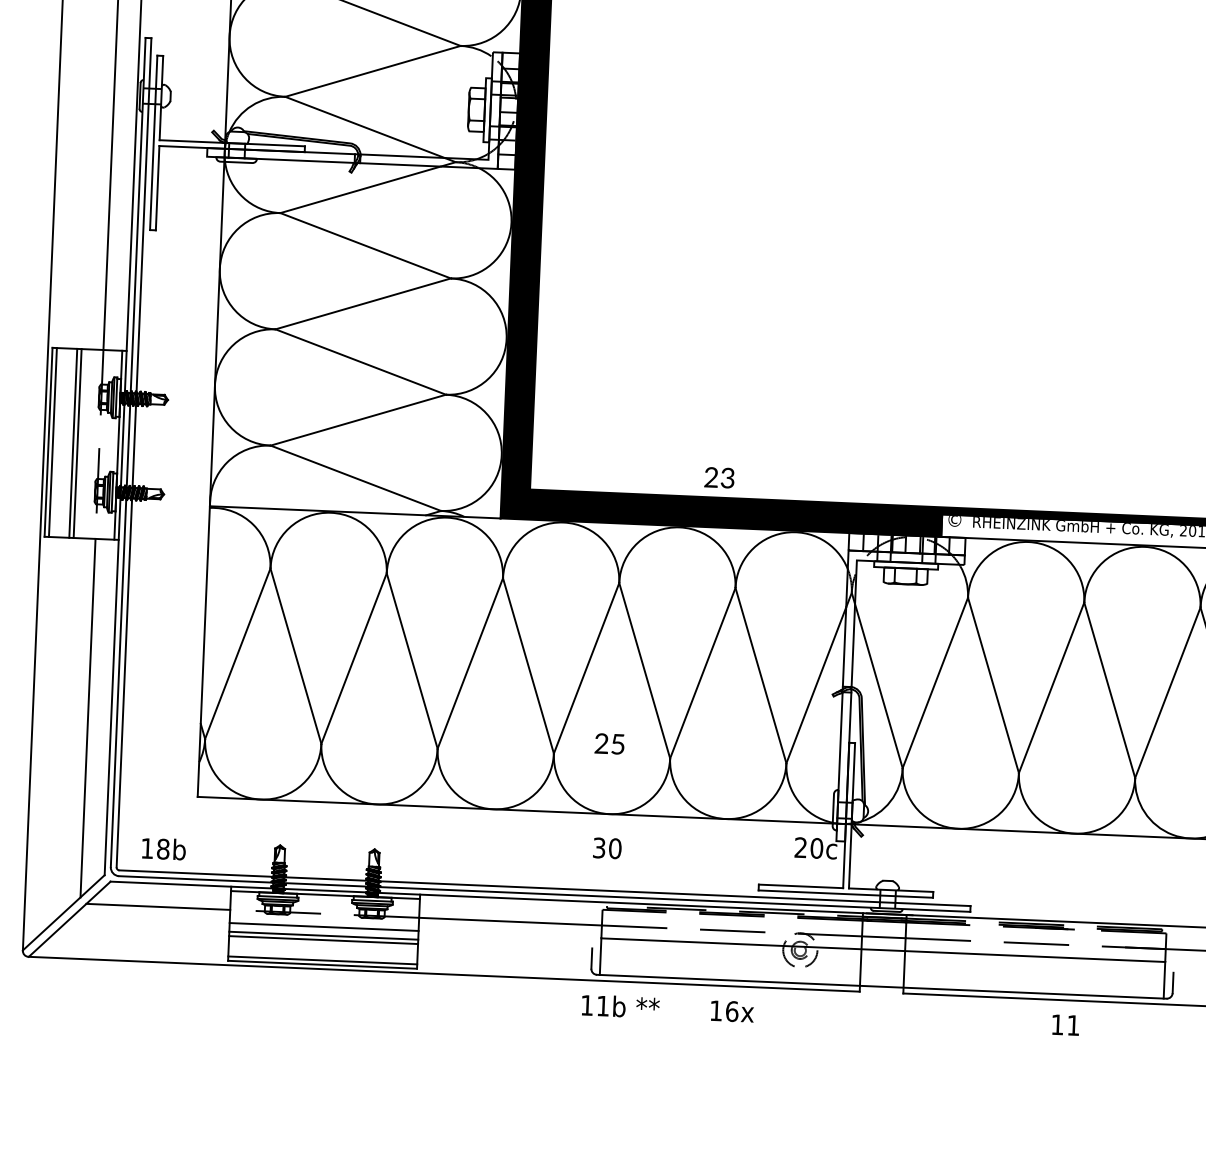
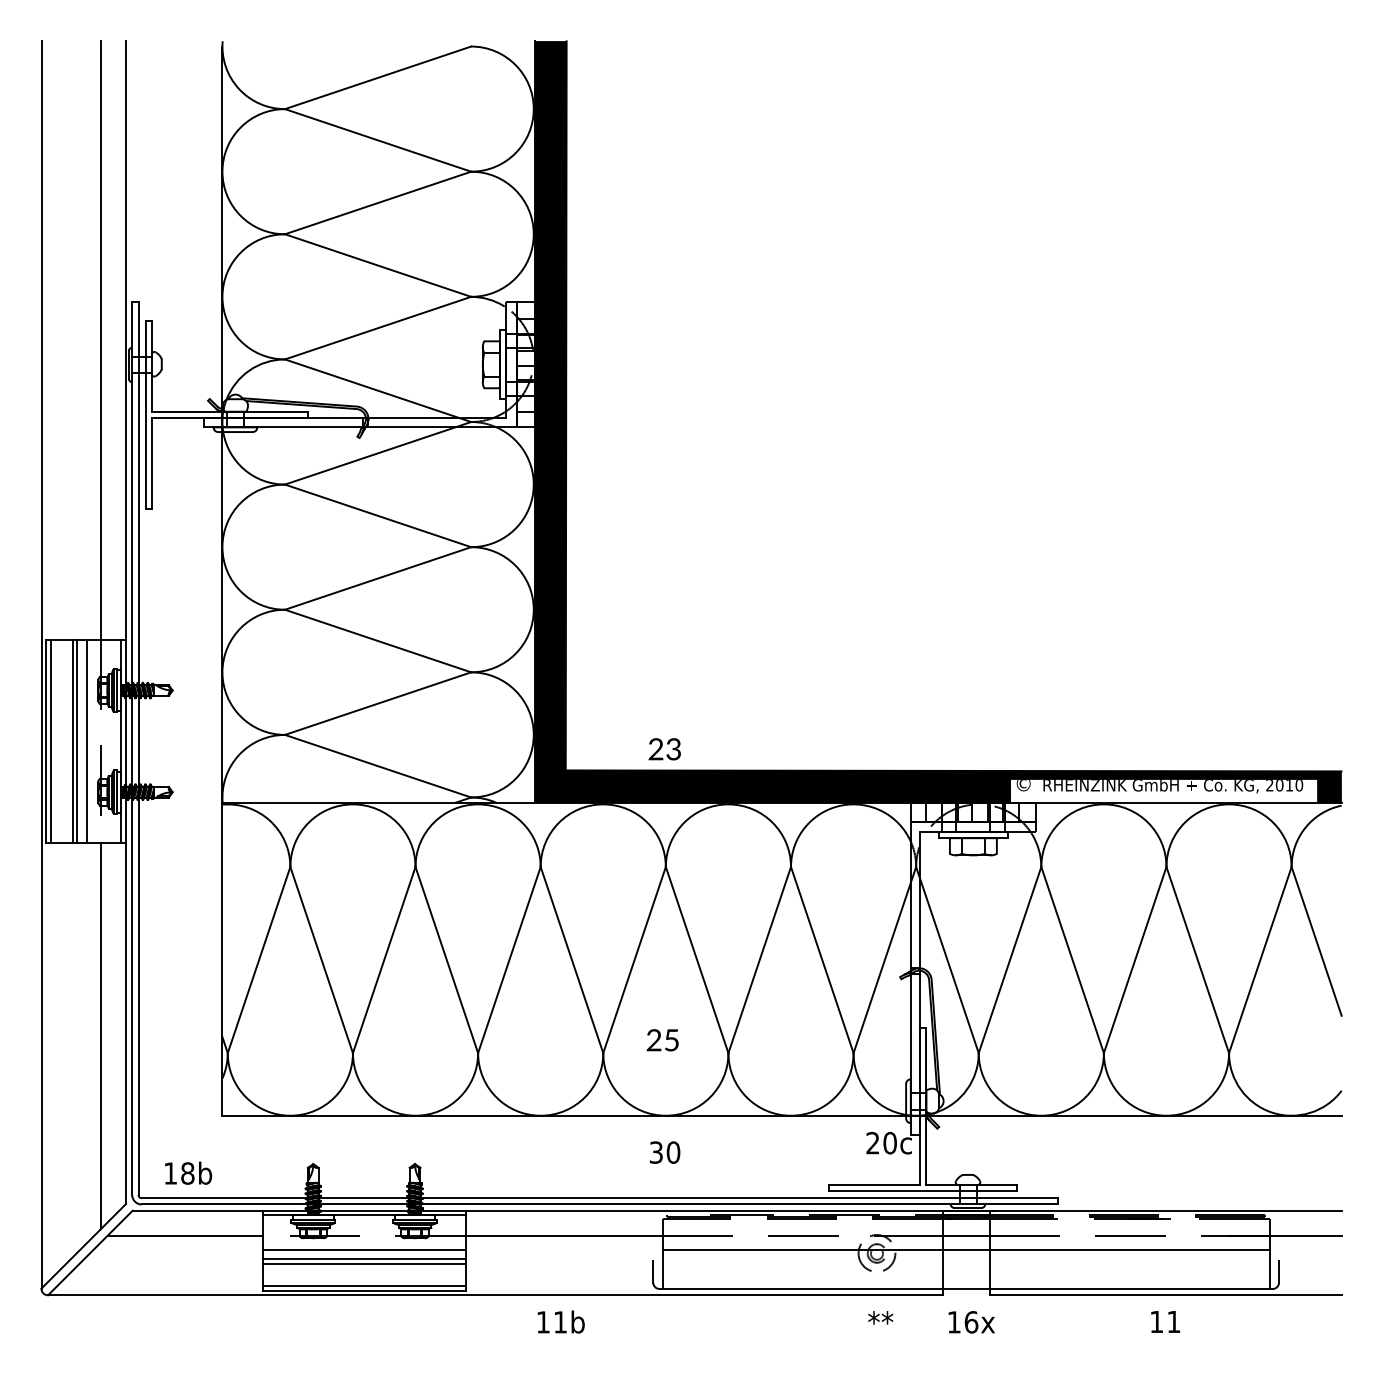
line: (86, 443) -> (86, 741), added
text: (719, 477) -> (664, 749), moved
text: (603, 1005) -> (560, 1321), moved
text: (695, 1010) -> (931, 1322), moved

